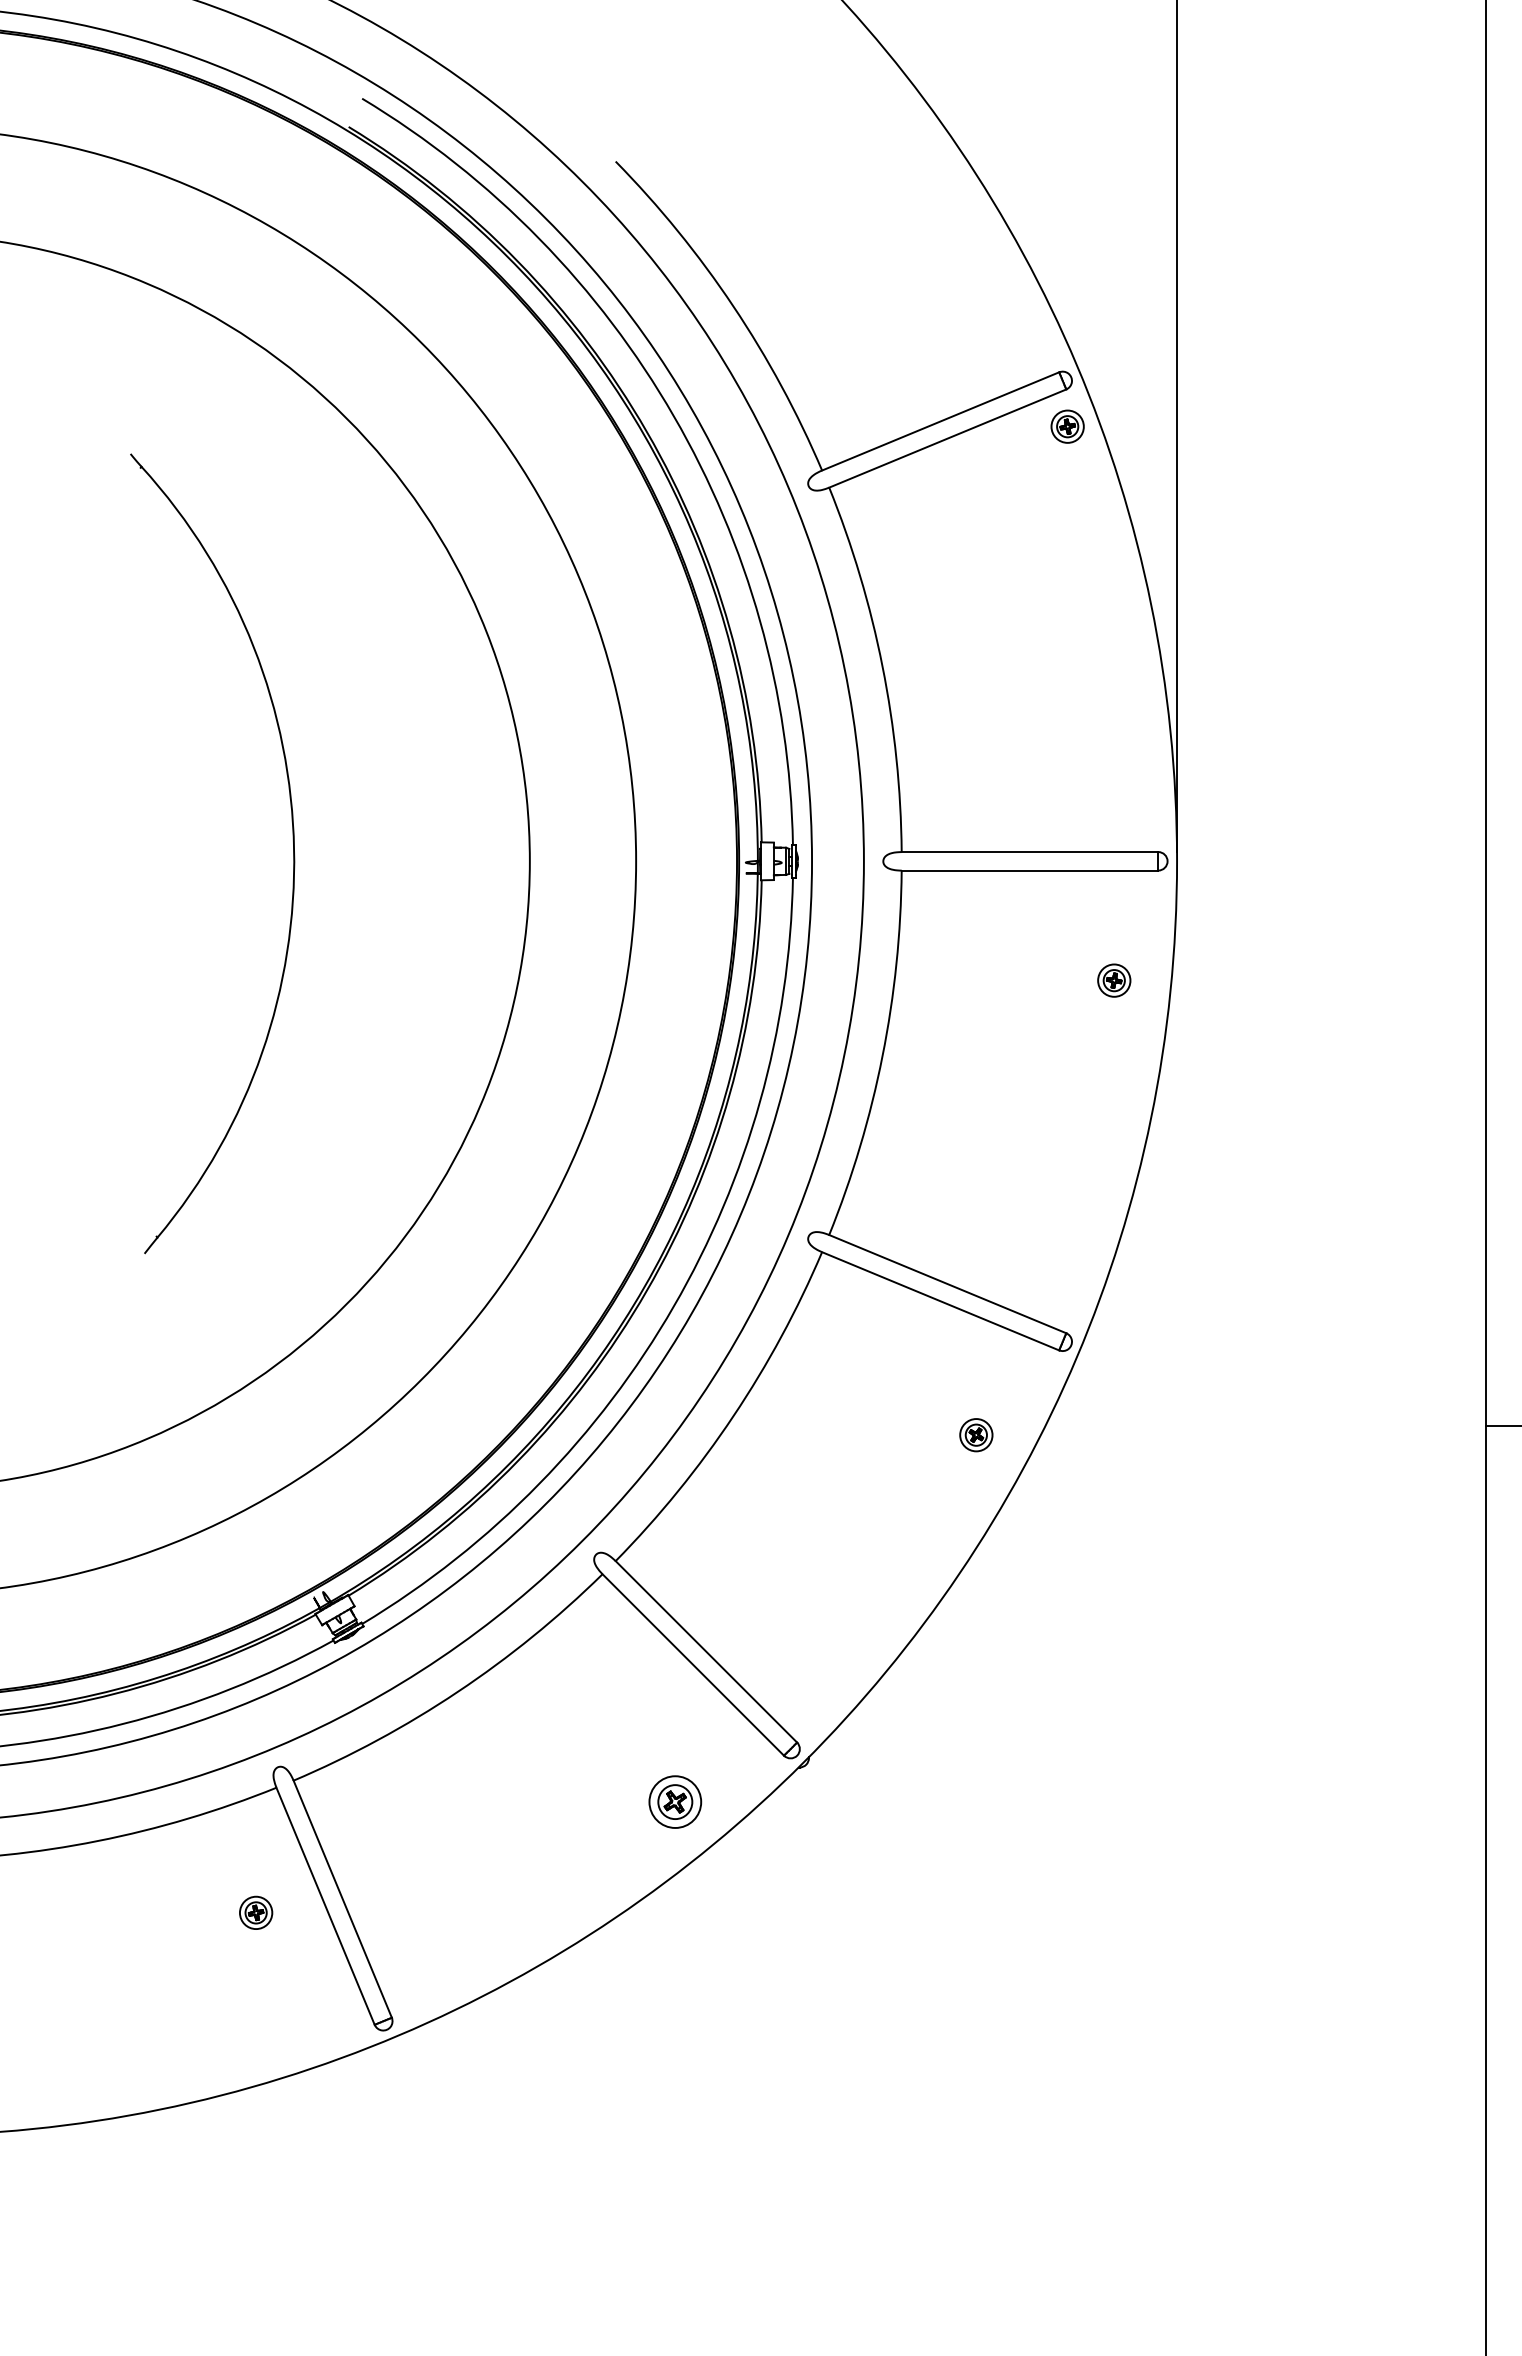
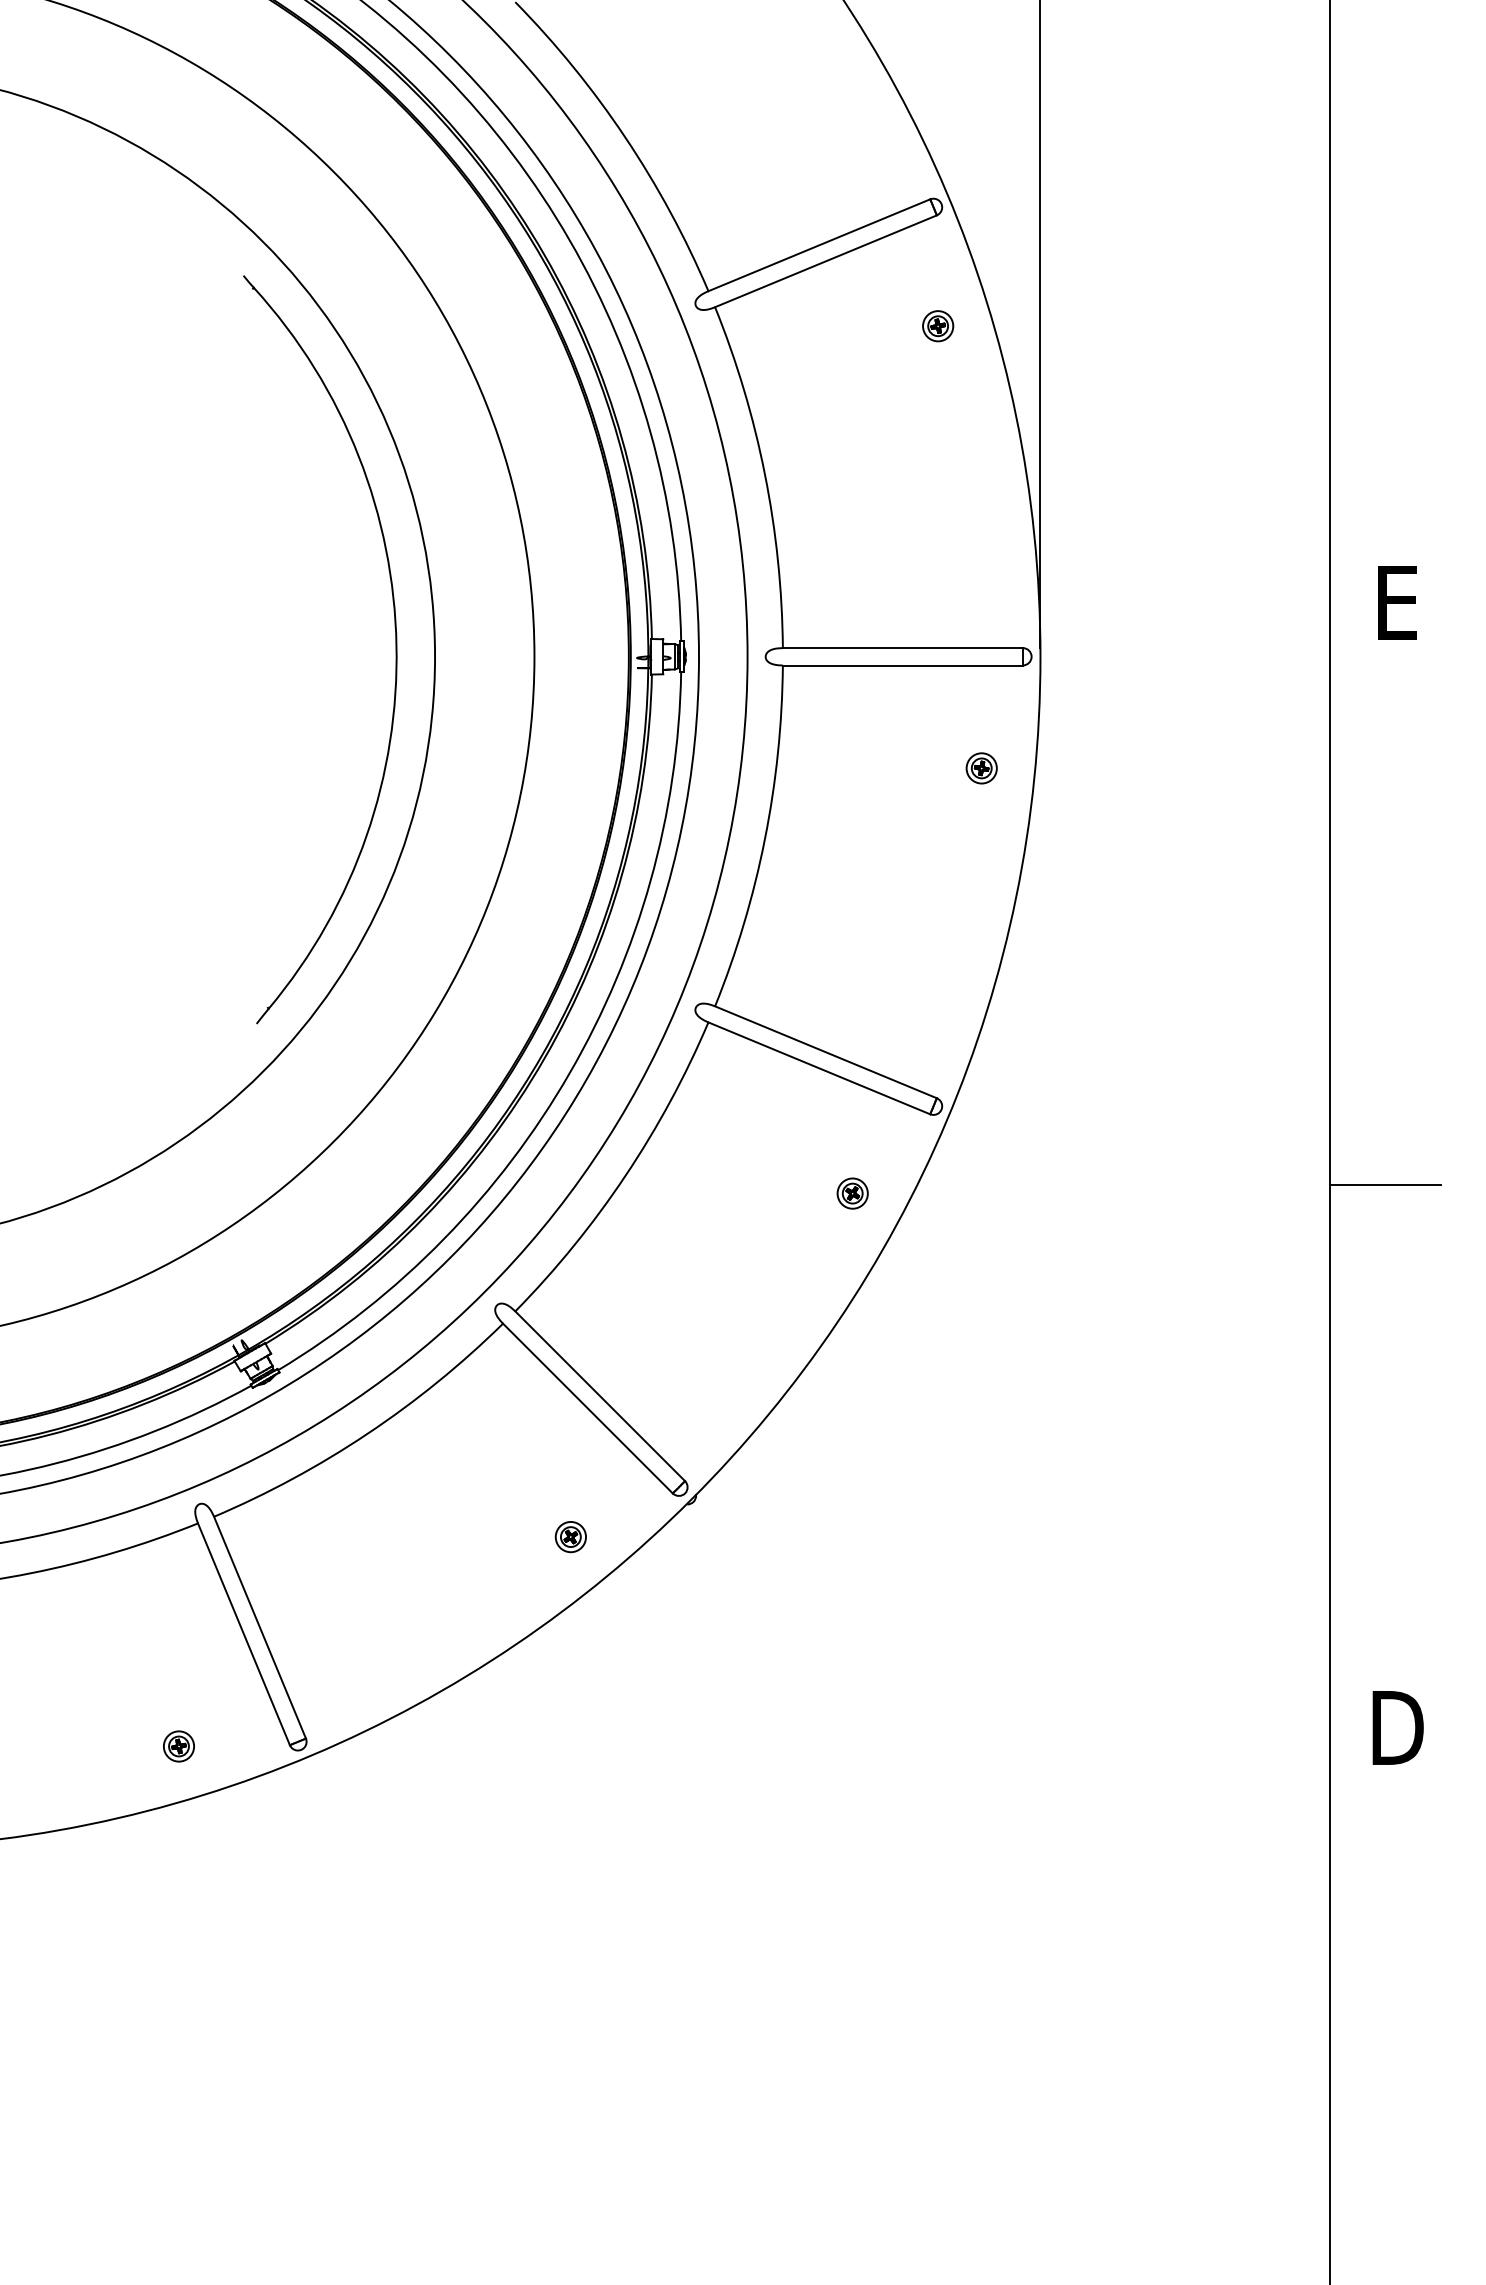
part: (1068, 427) -> (938, 326), moved
part: (293, 853) -> (395, 649), moved
part: (674, 1802) -> (570, 1537), size x0.62
part: (255, 1912) -> (178, 1746), moved

